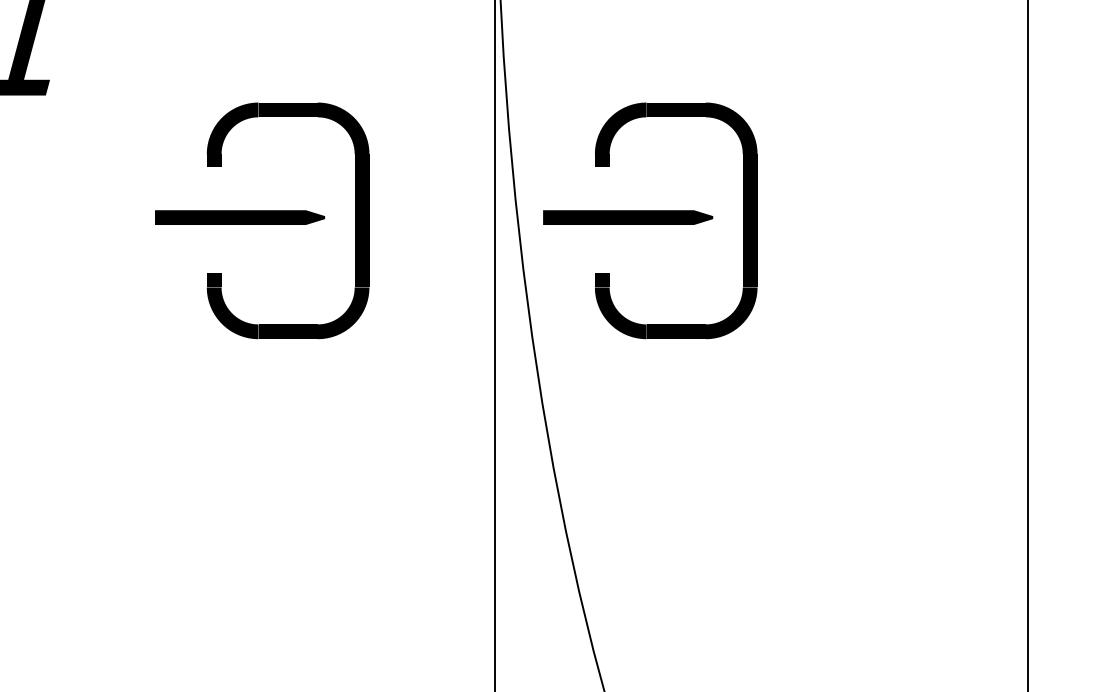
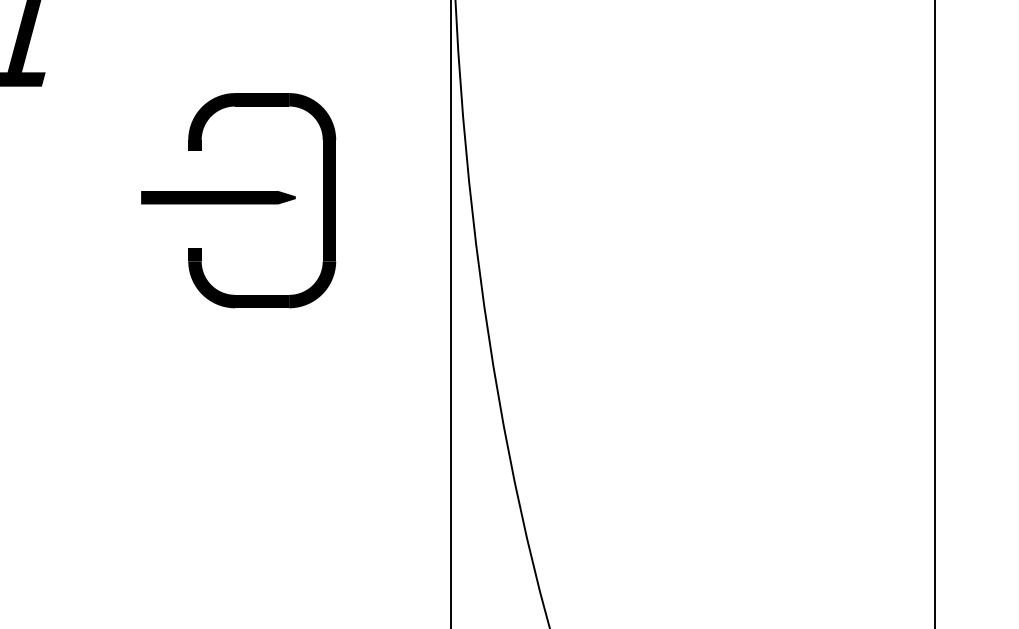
part: (650, 220) -> (591, 200), removed

